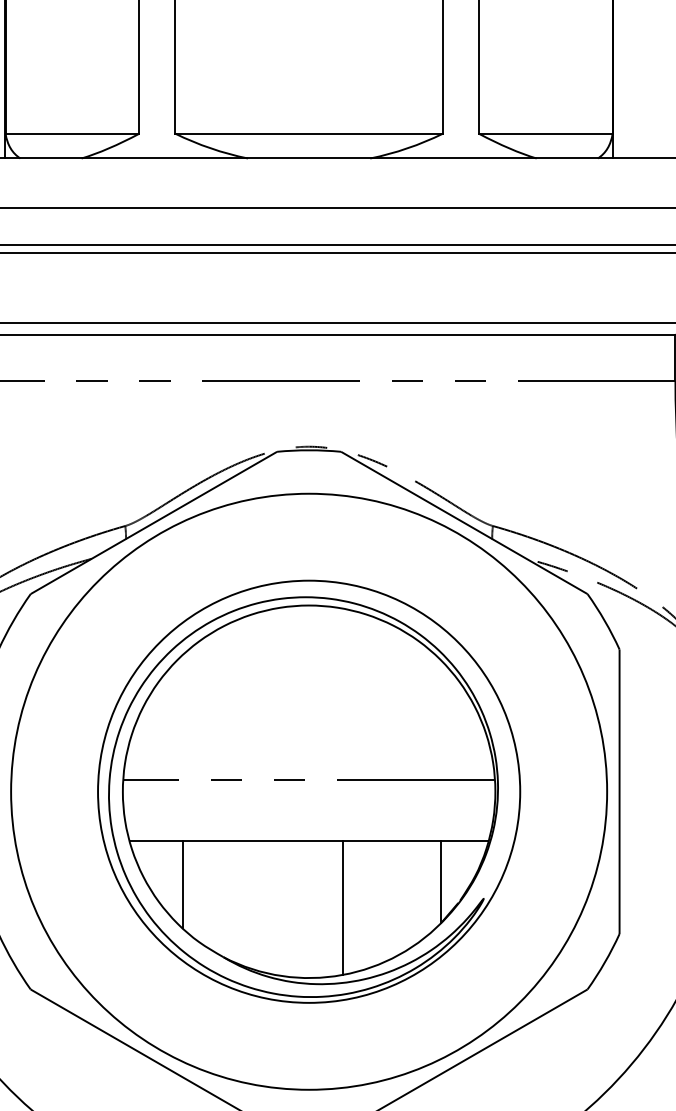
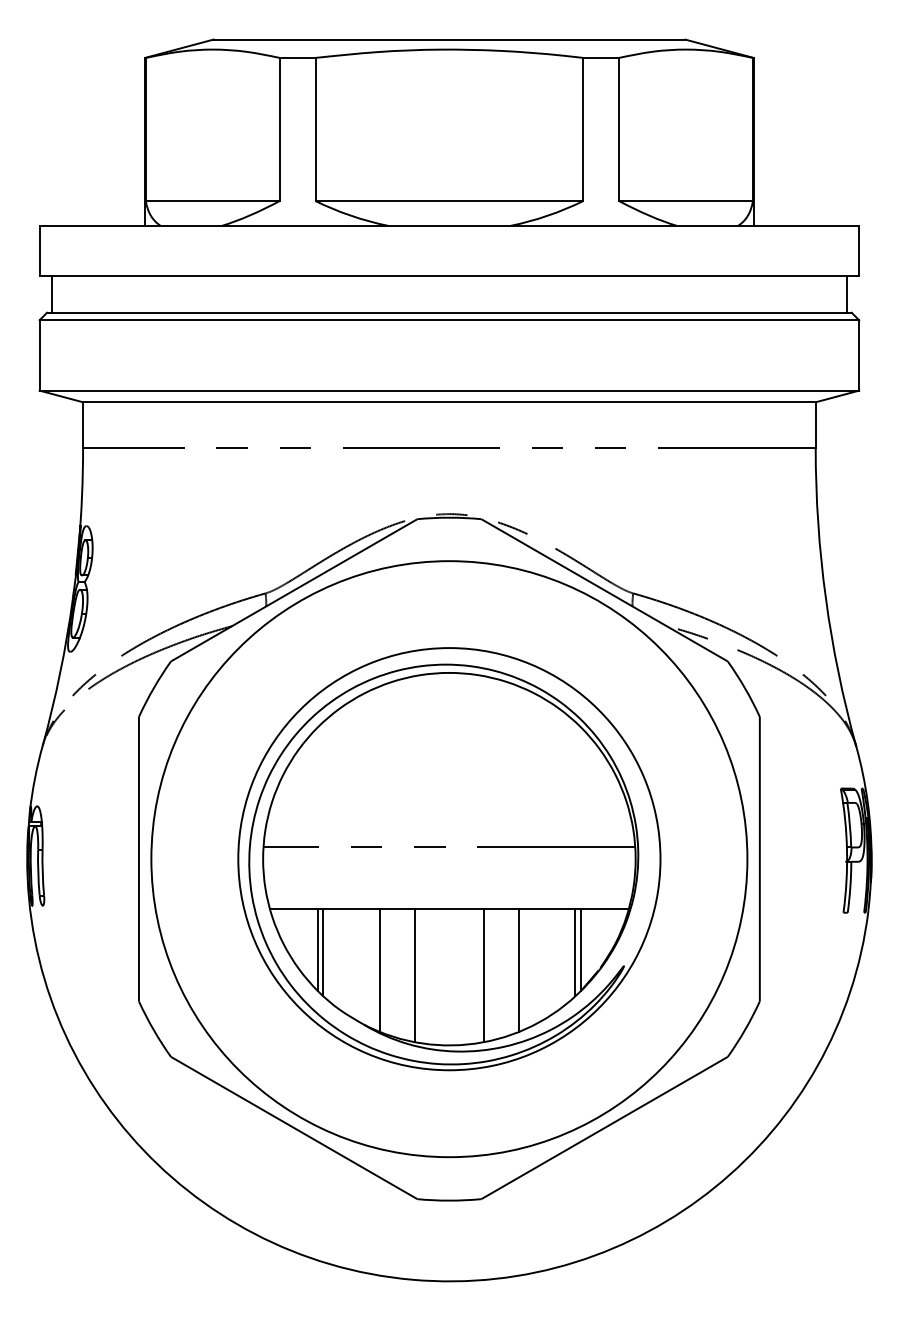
line: (177, 882) -> (317, 949), added
line: (435, 885) -> (575, 952), added
line: (239, 903) -> (379, 970), added
line: (378, 903) -> (518, 970), added
line: (275, 908) -> (415, 975), added

